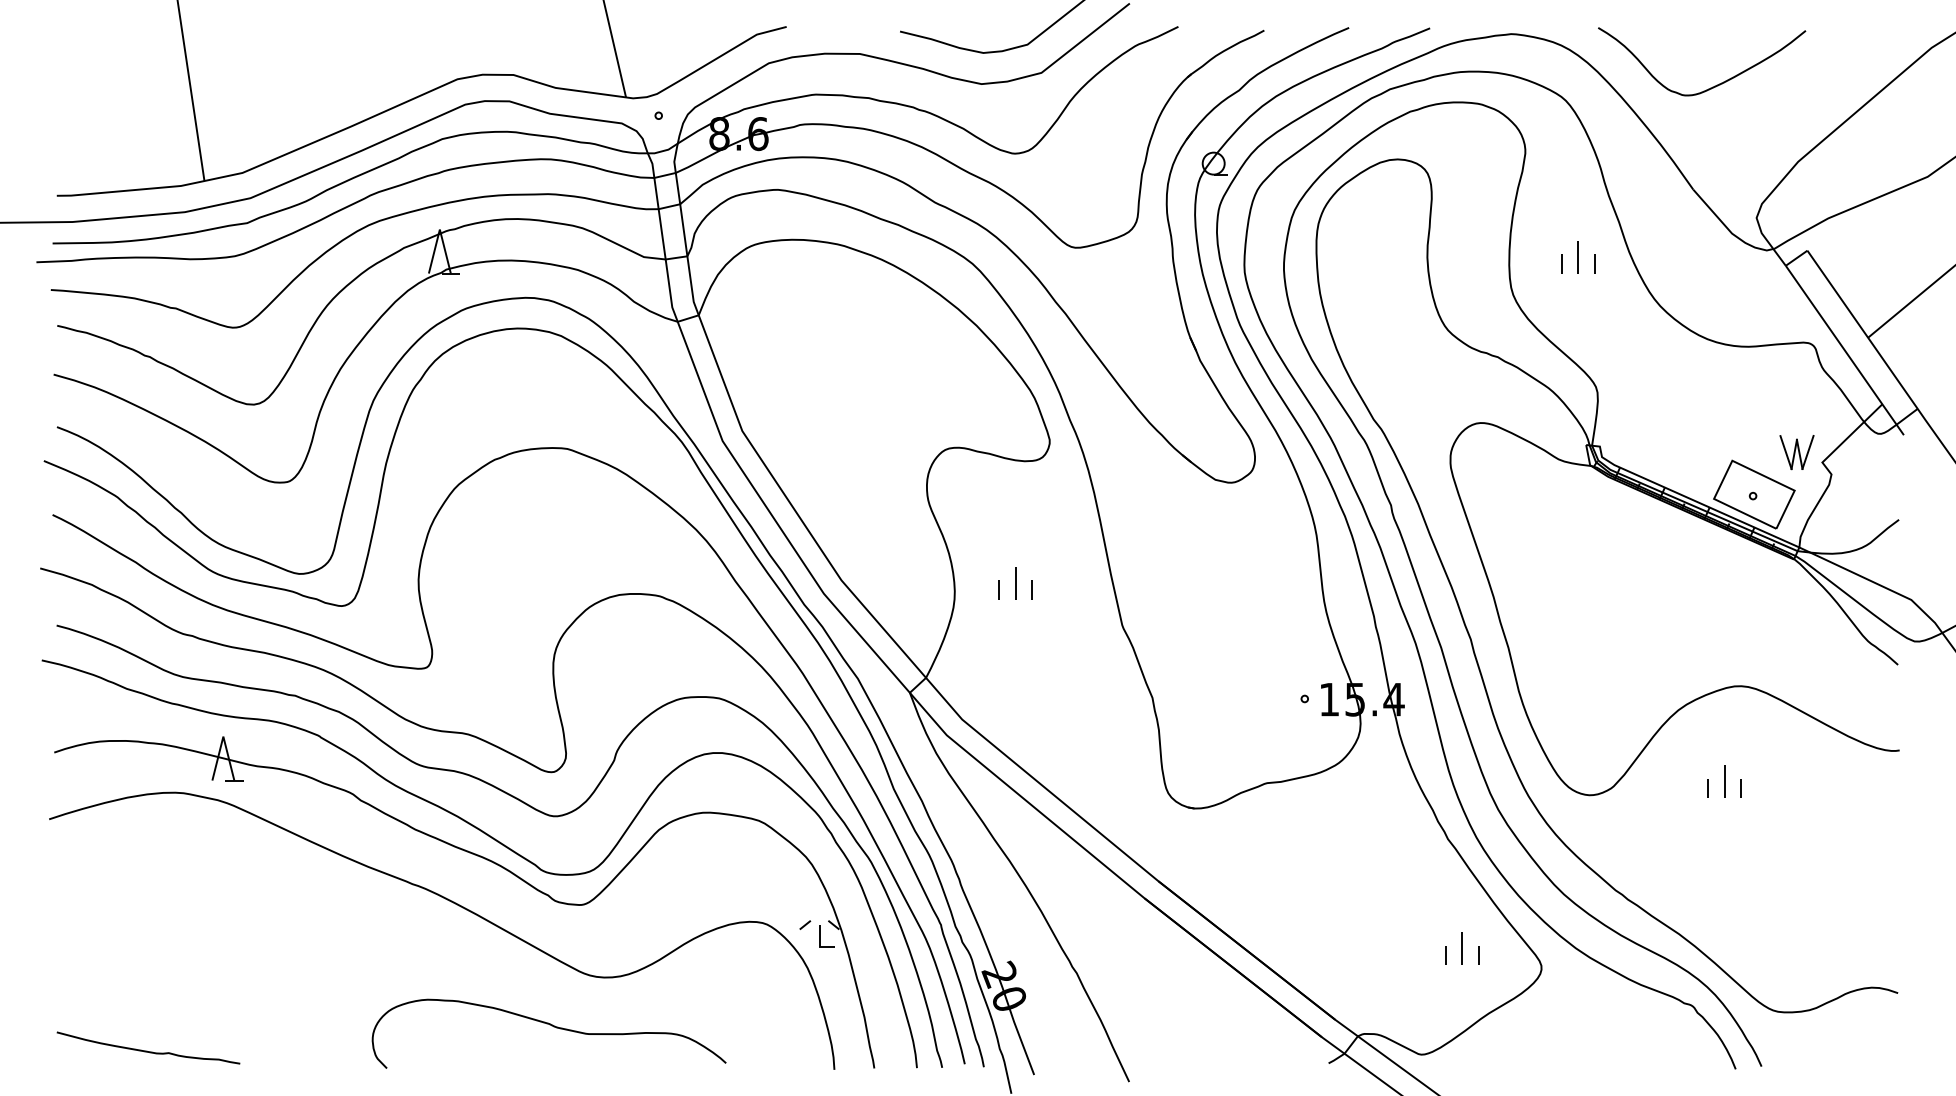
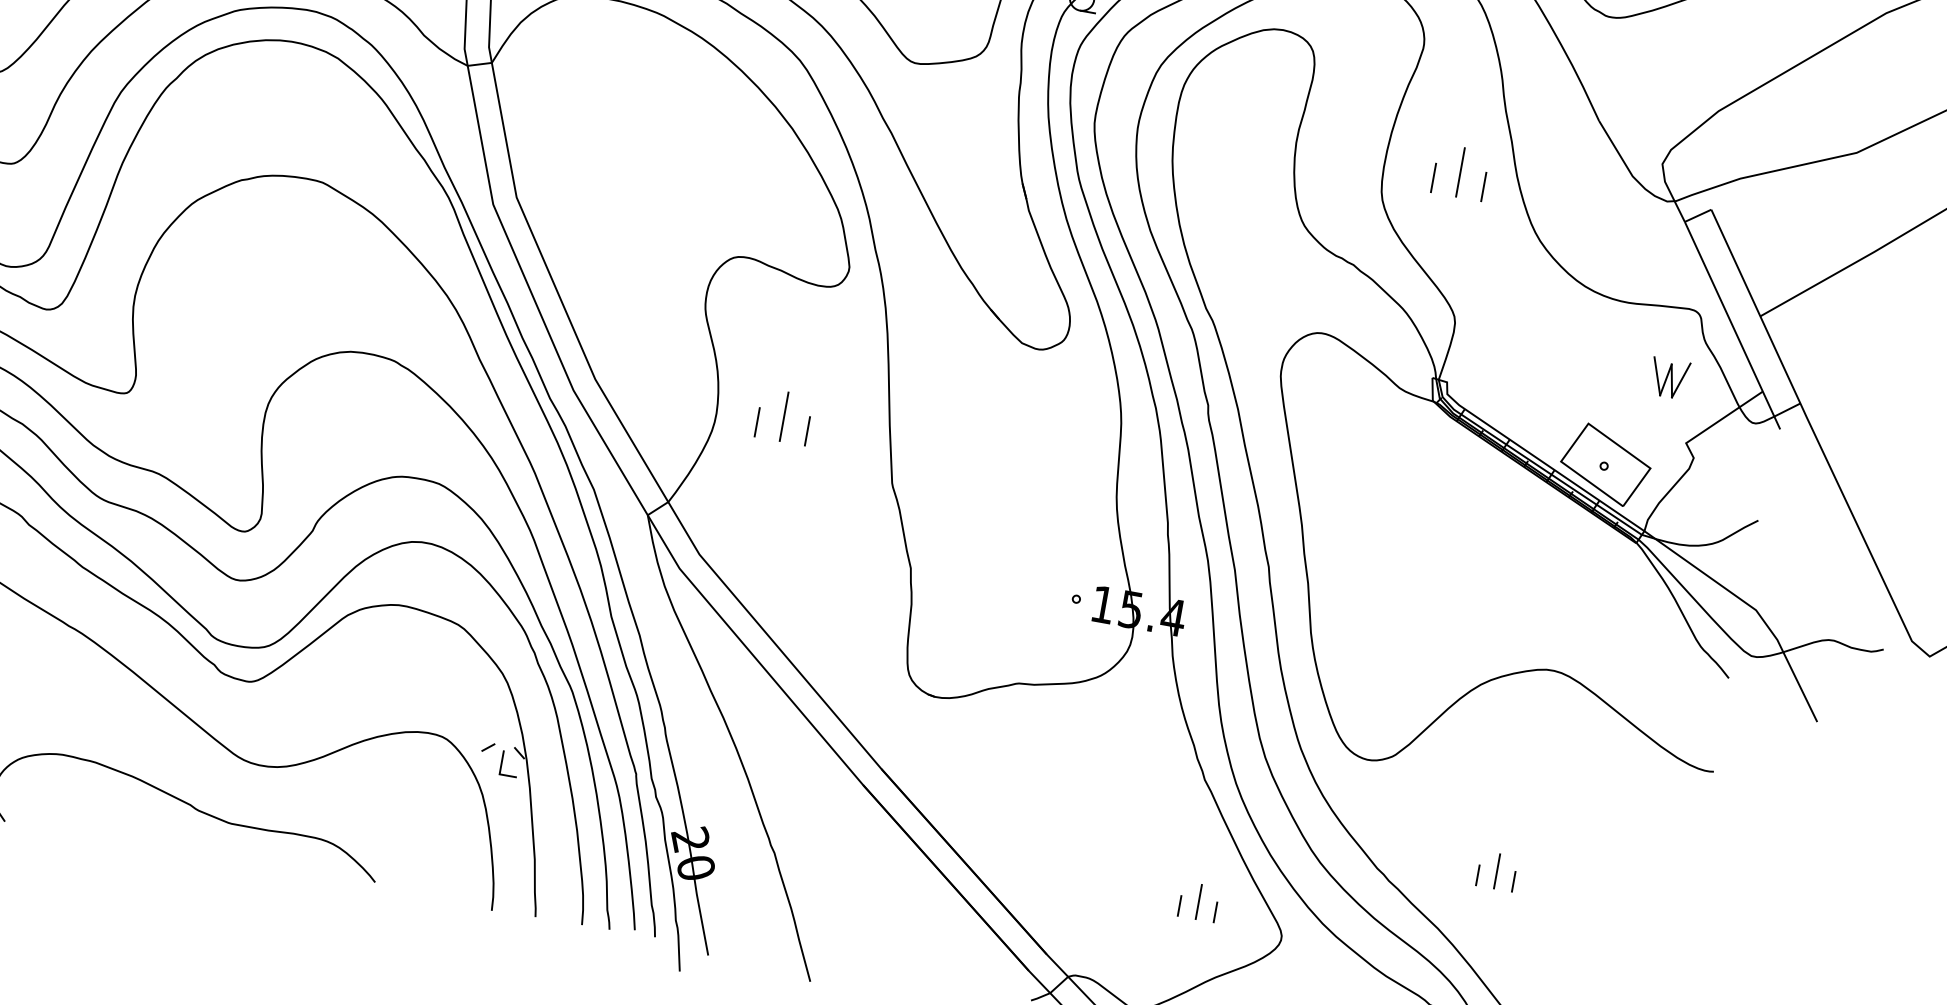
part: (1578, 257) -> (1460, 172), size x1.4
part: (1796, 452) -> (1668, 378), moved
part: (1015, 583) -> (784, 416), size x1.4
part: (1724, 781) -> (1496, 871), moved

